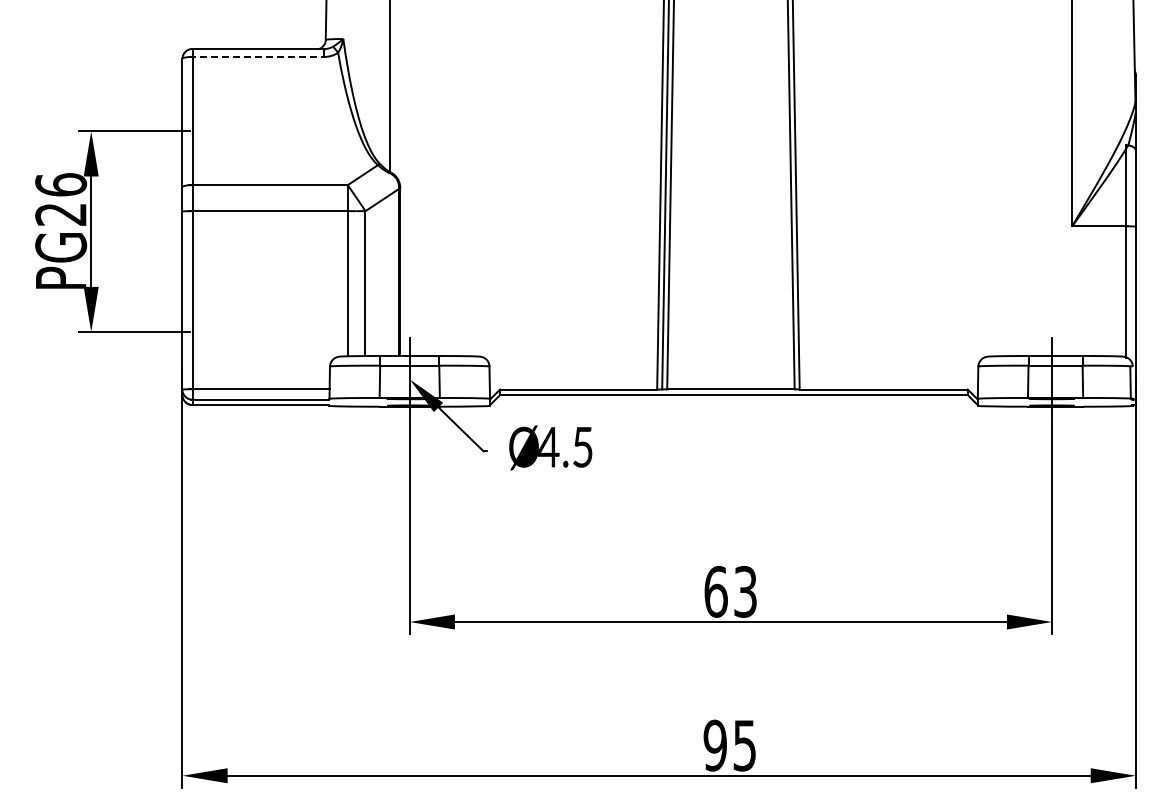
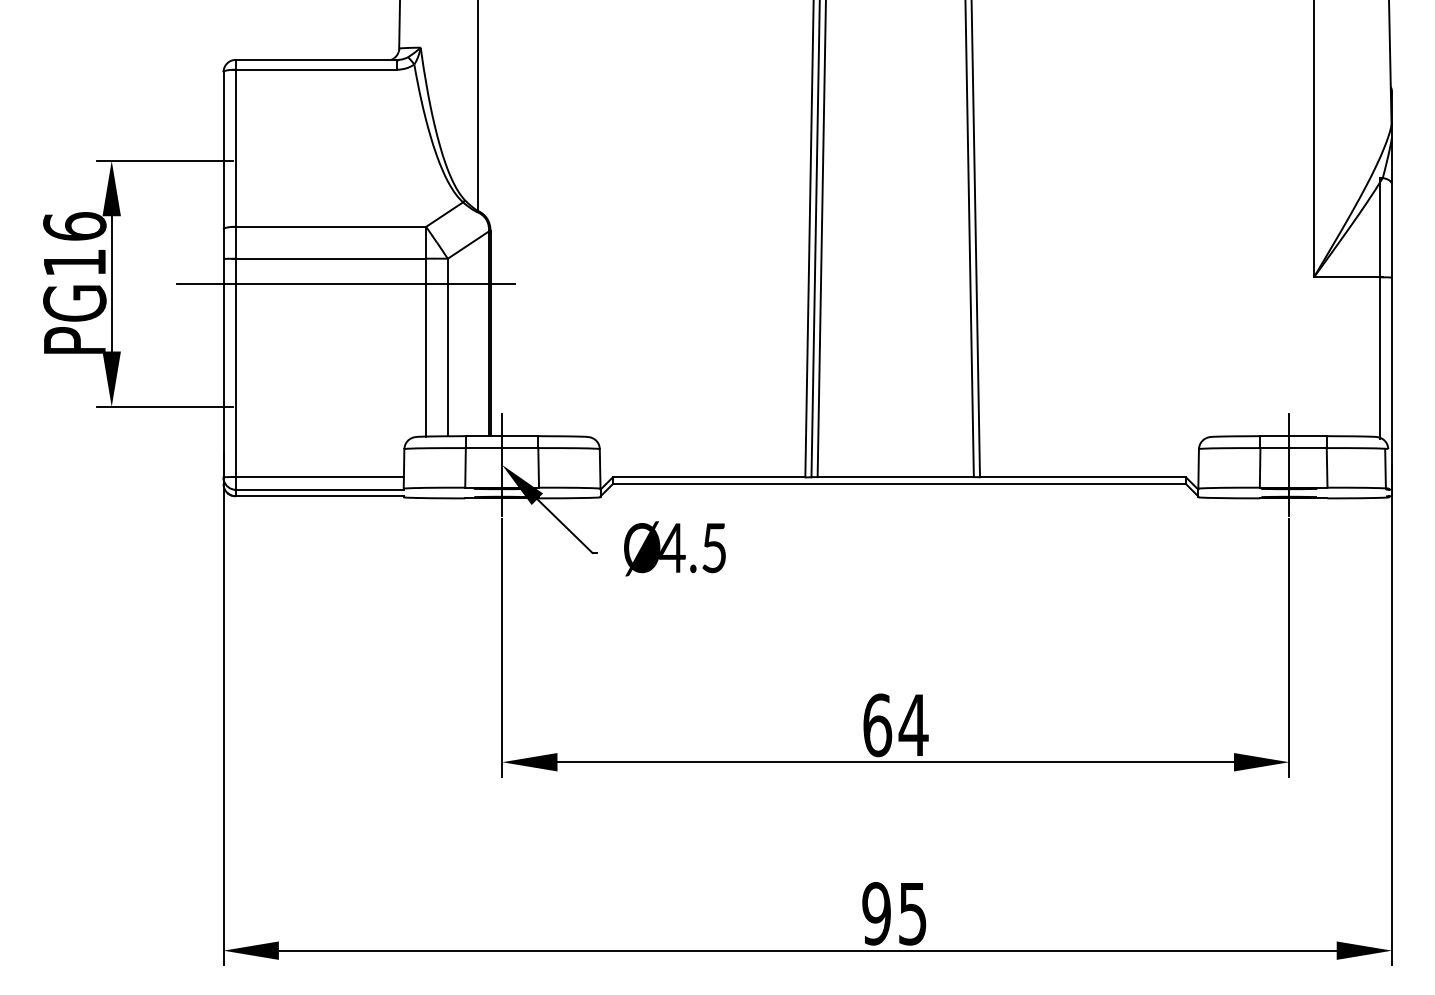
line: (256, 56) -> (314, 69), dashed -> solid
text: (60, 214) -> (74, 262), PG26 -> PG16
line: (281, 231) -> (344, 283), added
text: (745, 591) -> (913, 724), 63 -> 64

